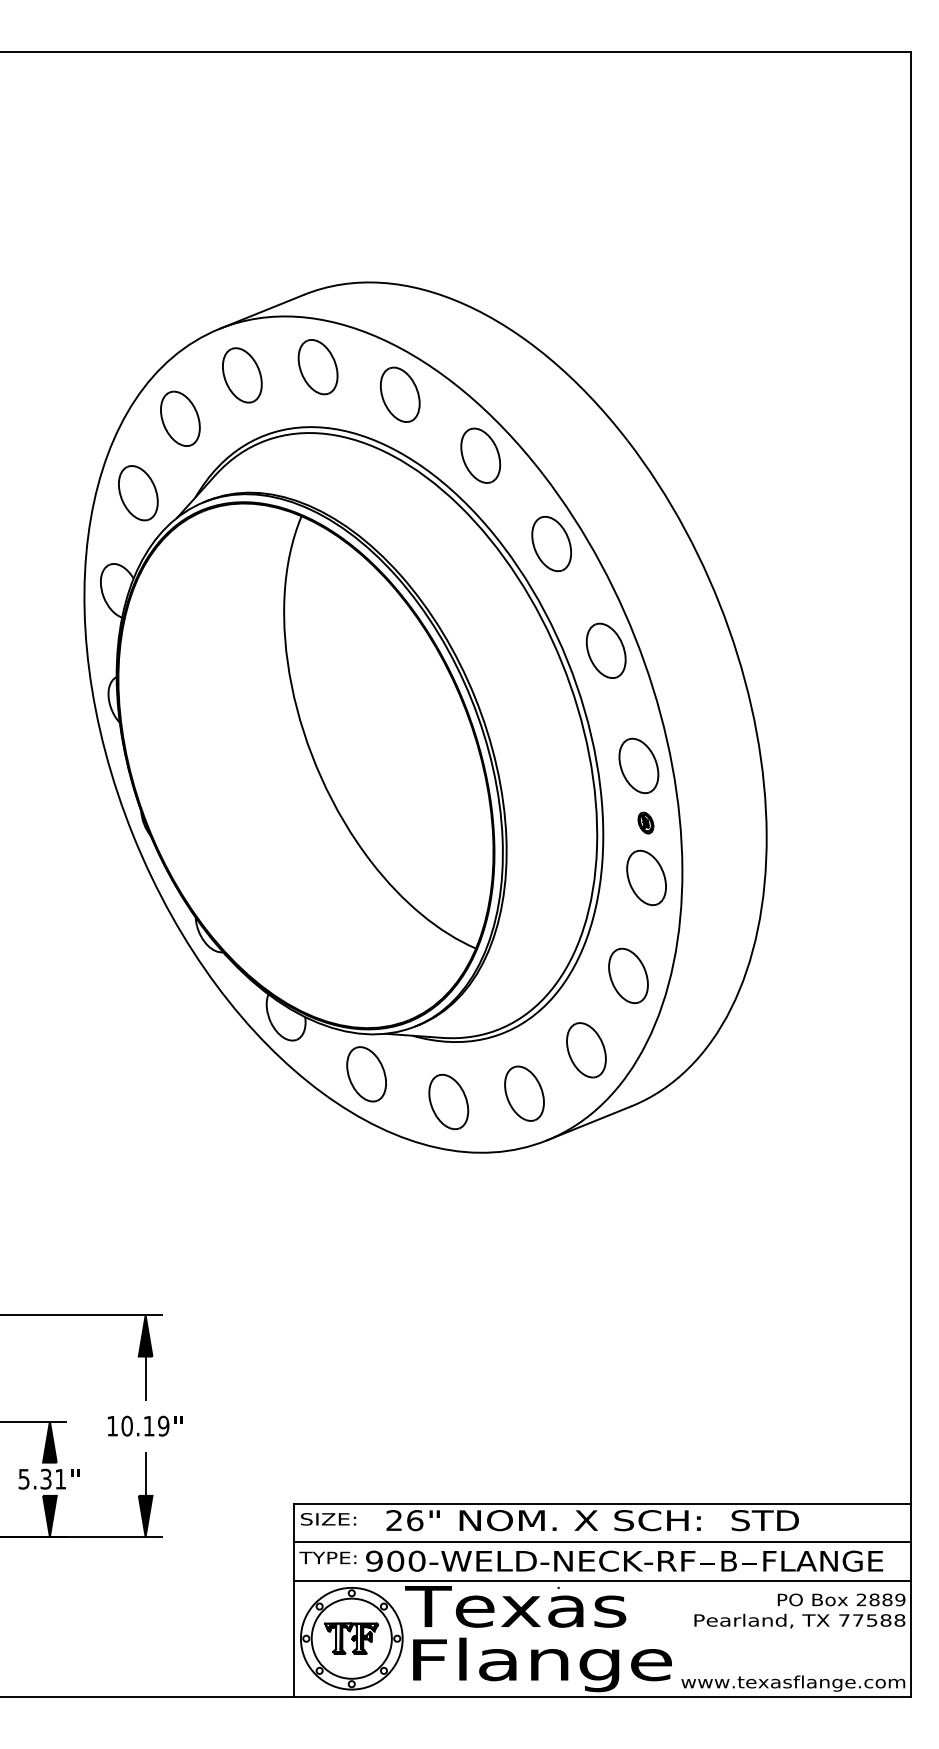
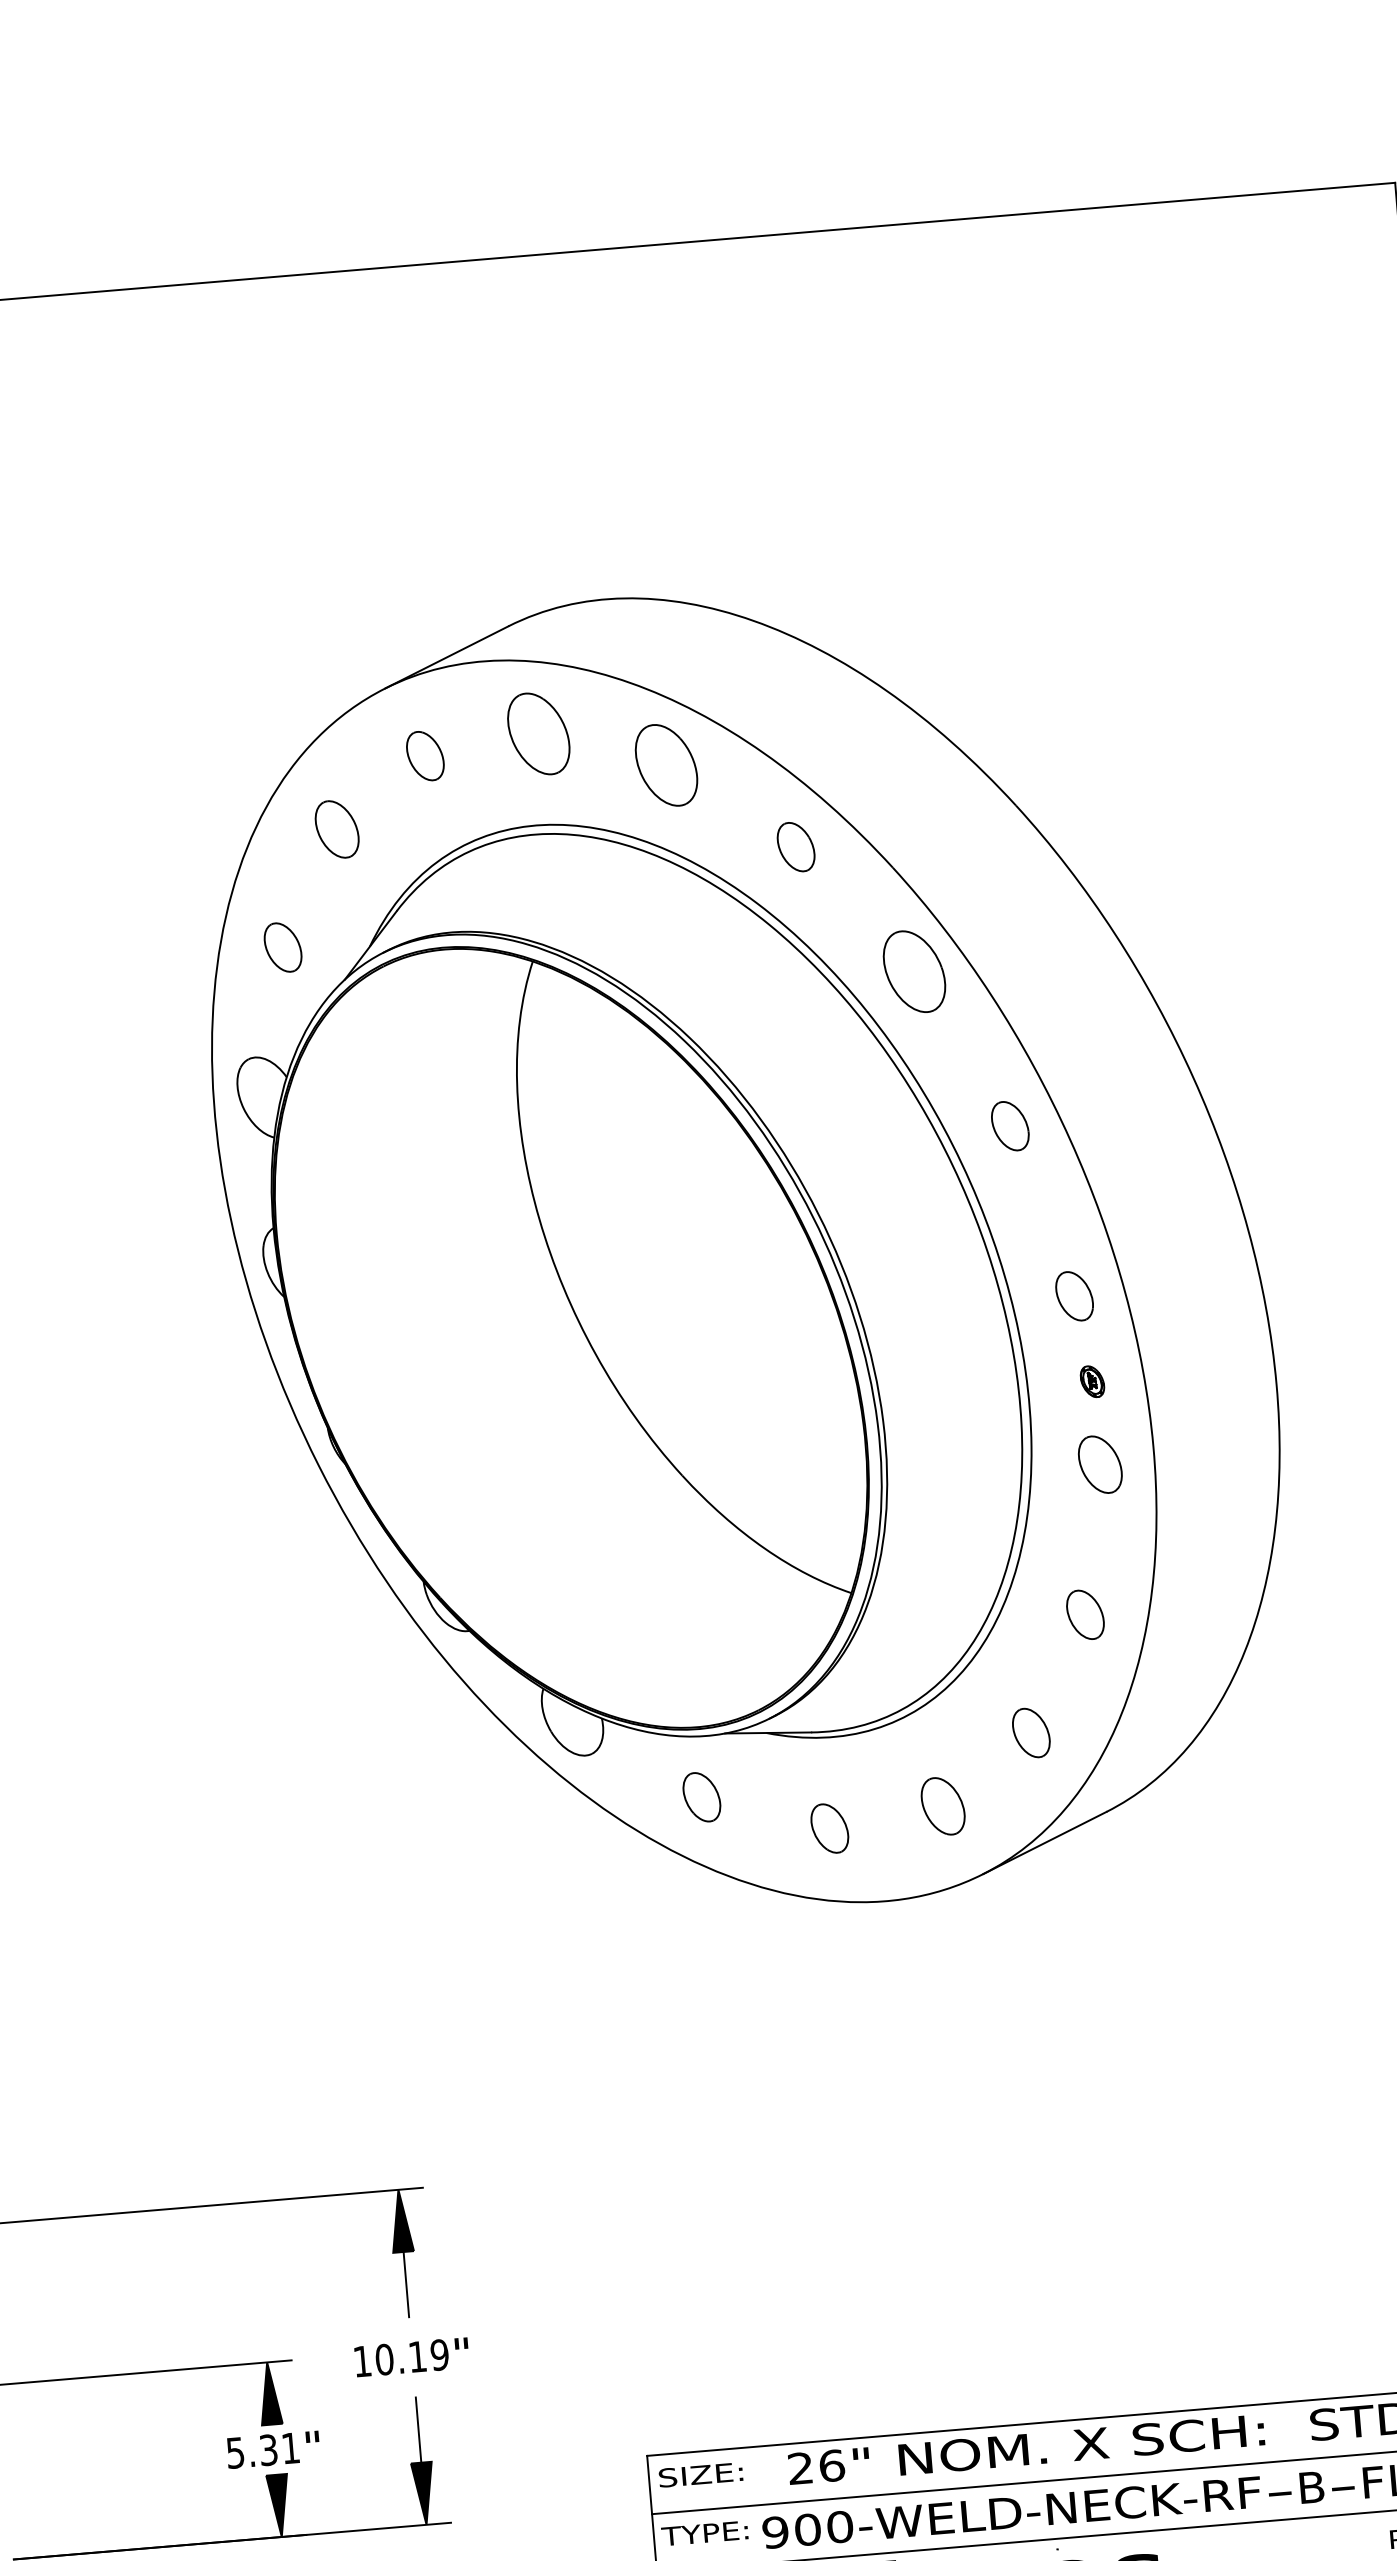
part: (242, 375) -> (425, 756), size x0.6
part: (180, 418) -> (337, 829), size x0.7
part: (480, 455) -> (795, 846), size x0.6
part: (138, 493) -> (283, 947), size x0.6
part: (605, 650) -> (1009, 1125), size x0.6
part: (638, 765) -> (1073, 1295), size x0.6
part: (646, 877) -> (1100, 1464), size x0.7
part: (628, 975) -> (1085, 1614), size x0.6
part: (586, 1050) -> (1031, 1733), size x0.6
part: (366, 1074) -> (701, 1797), size x0.6
part: (524, 1093) -> (943, 1806), size x0.7
part: (448, 1101) -> (829, 1827), size x0.6

